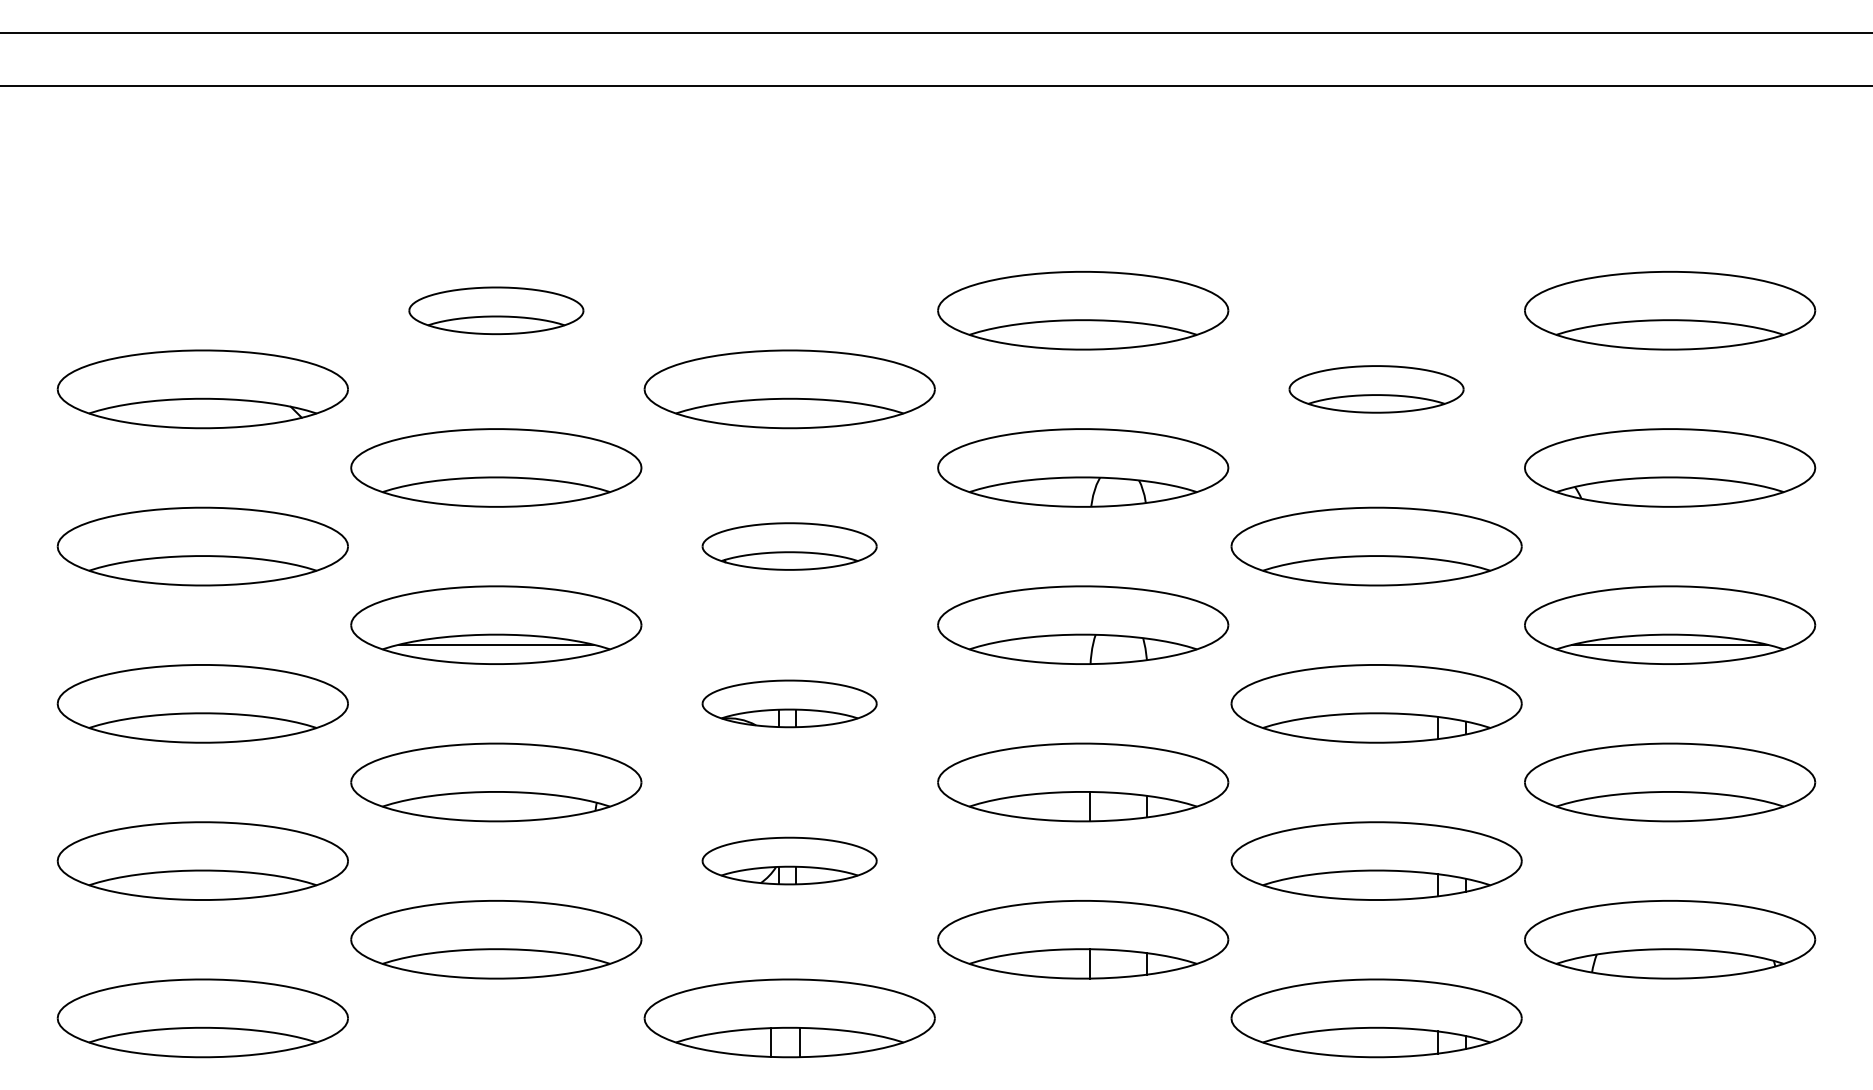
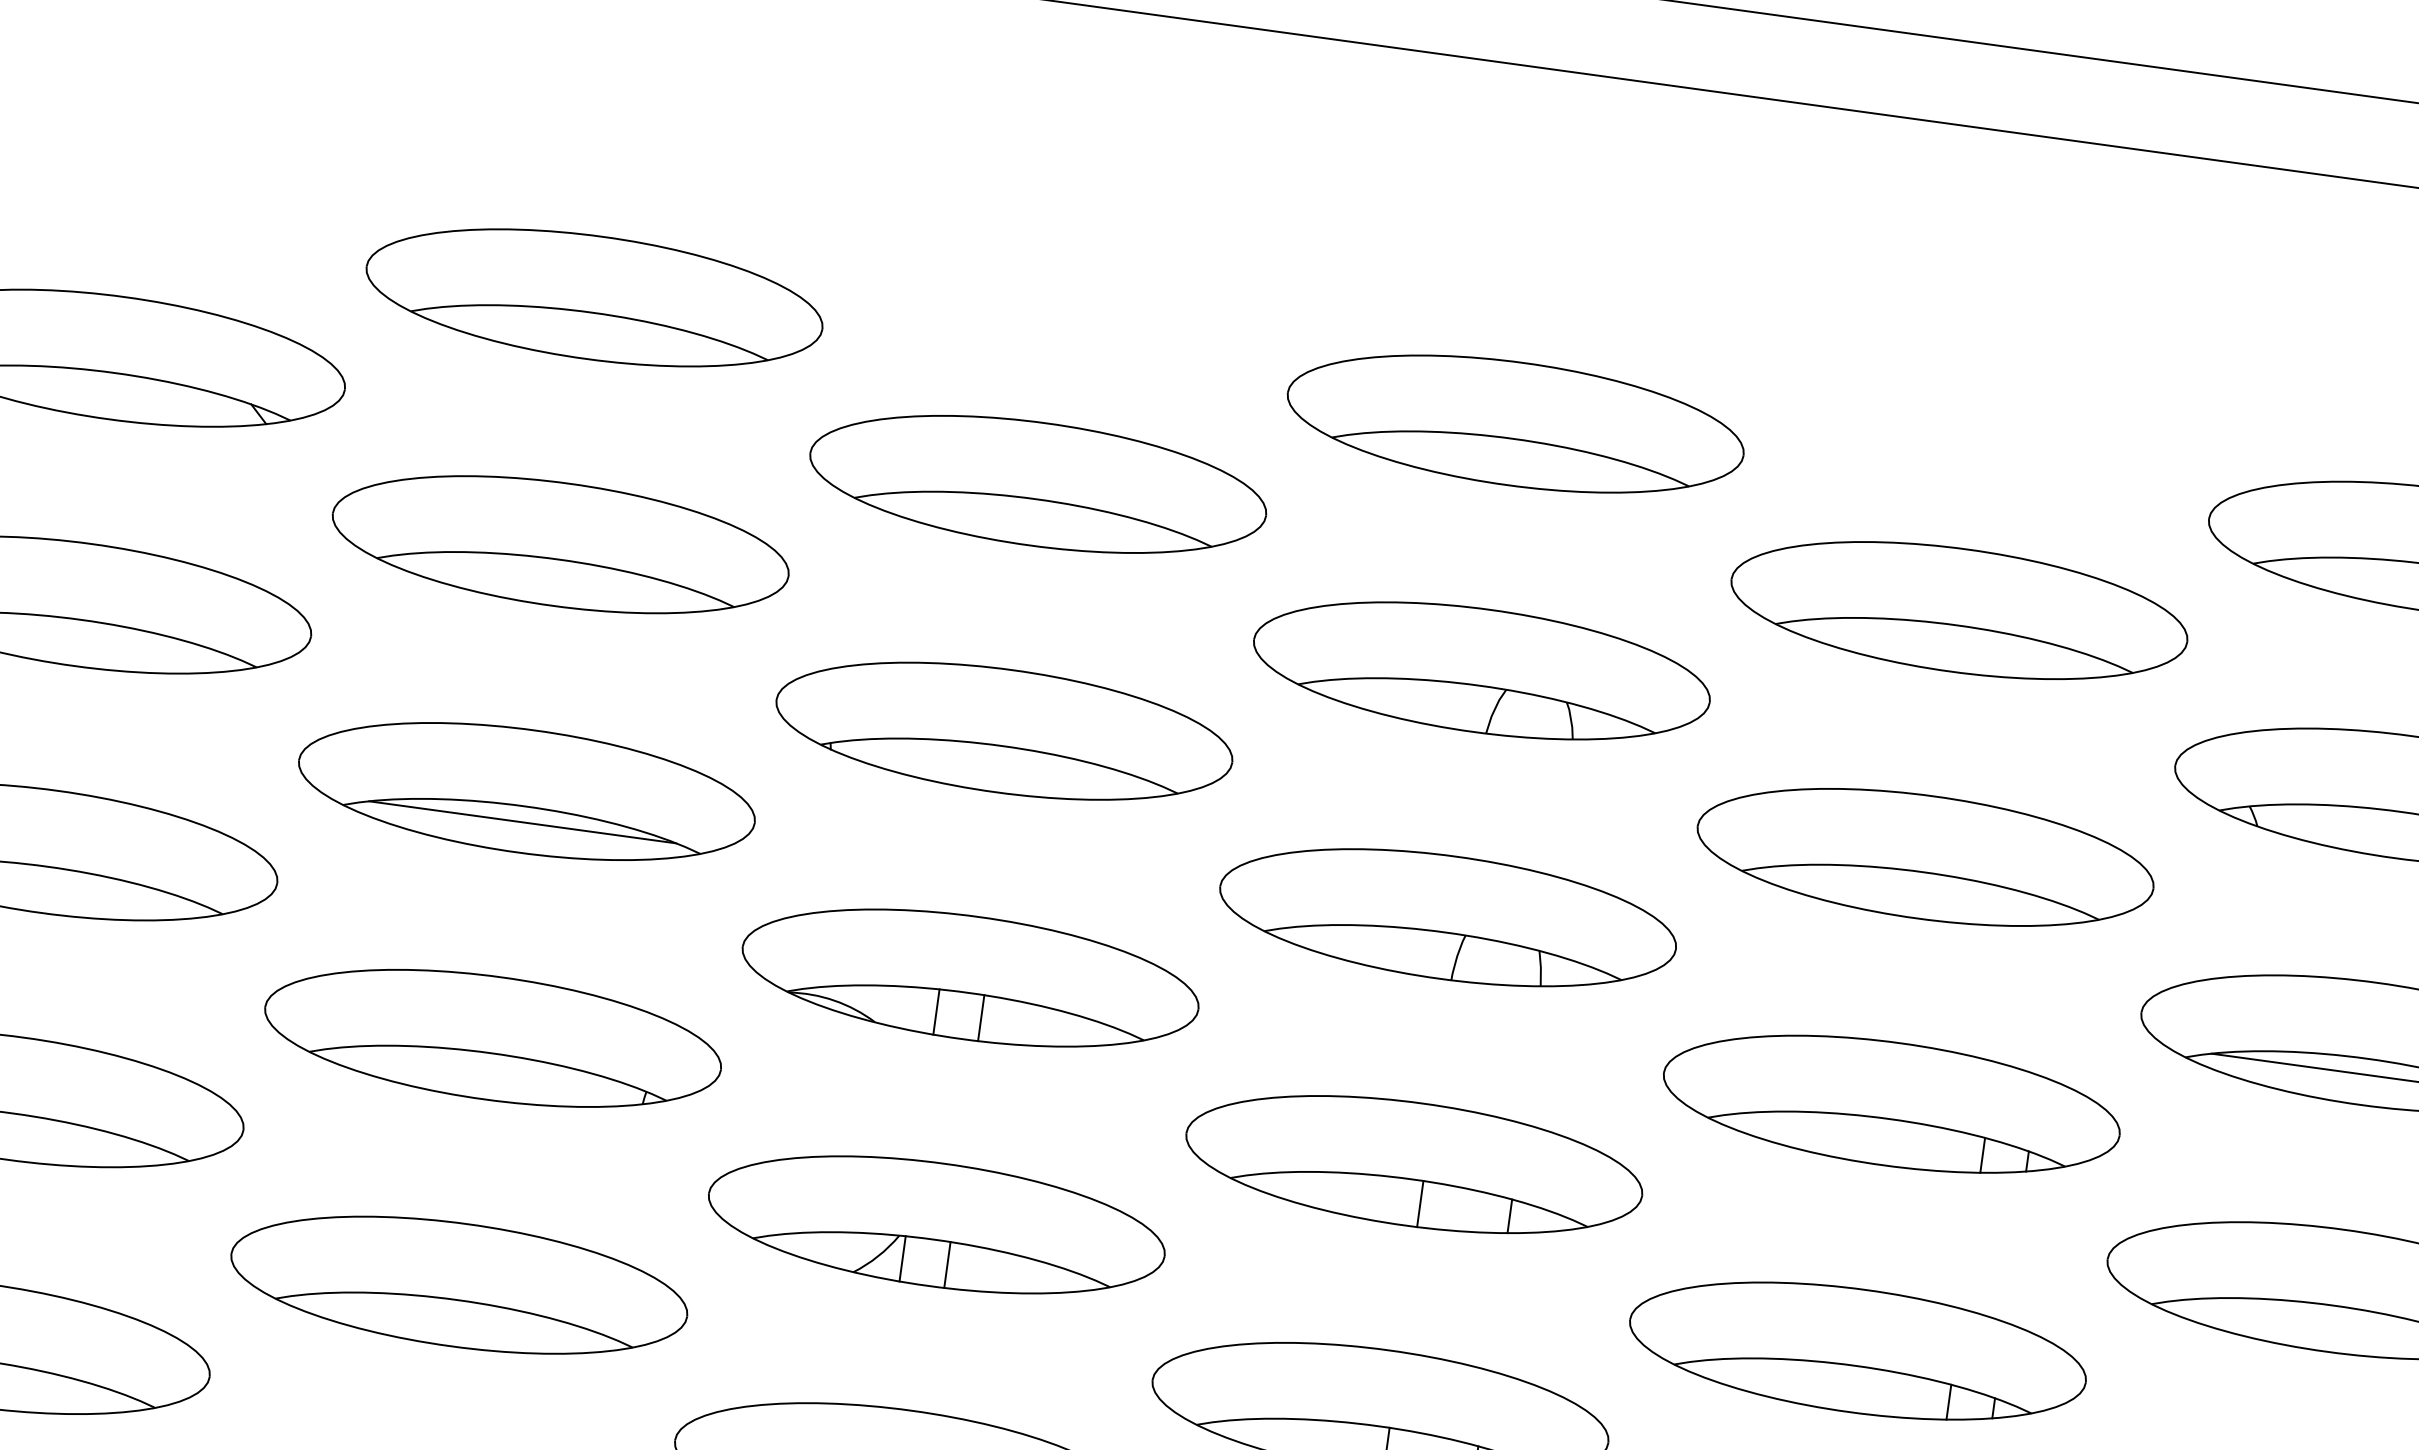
part: (496, 310) -> (594, 297), size x1.67
part: (1376, 389) -> (1959, 610), size x1.67
part: (789, 546) -> (1004, 731), size x1.67
part: (789, 703) -> (970, 977), size x1.67
part: (789, 860) -> (936, 1223), size x1.67

